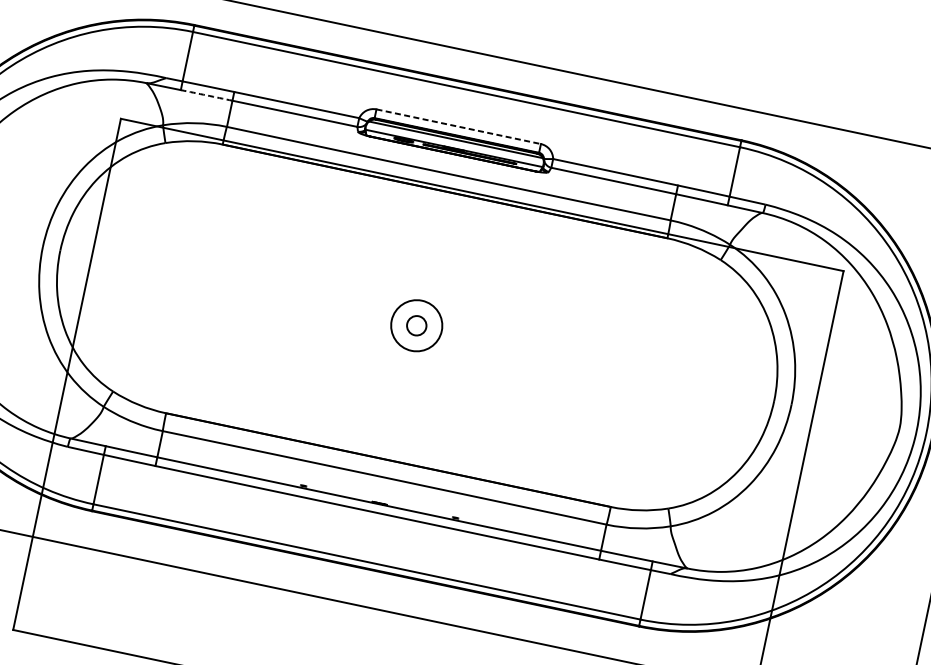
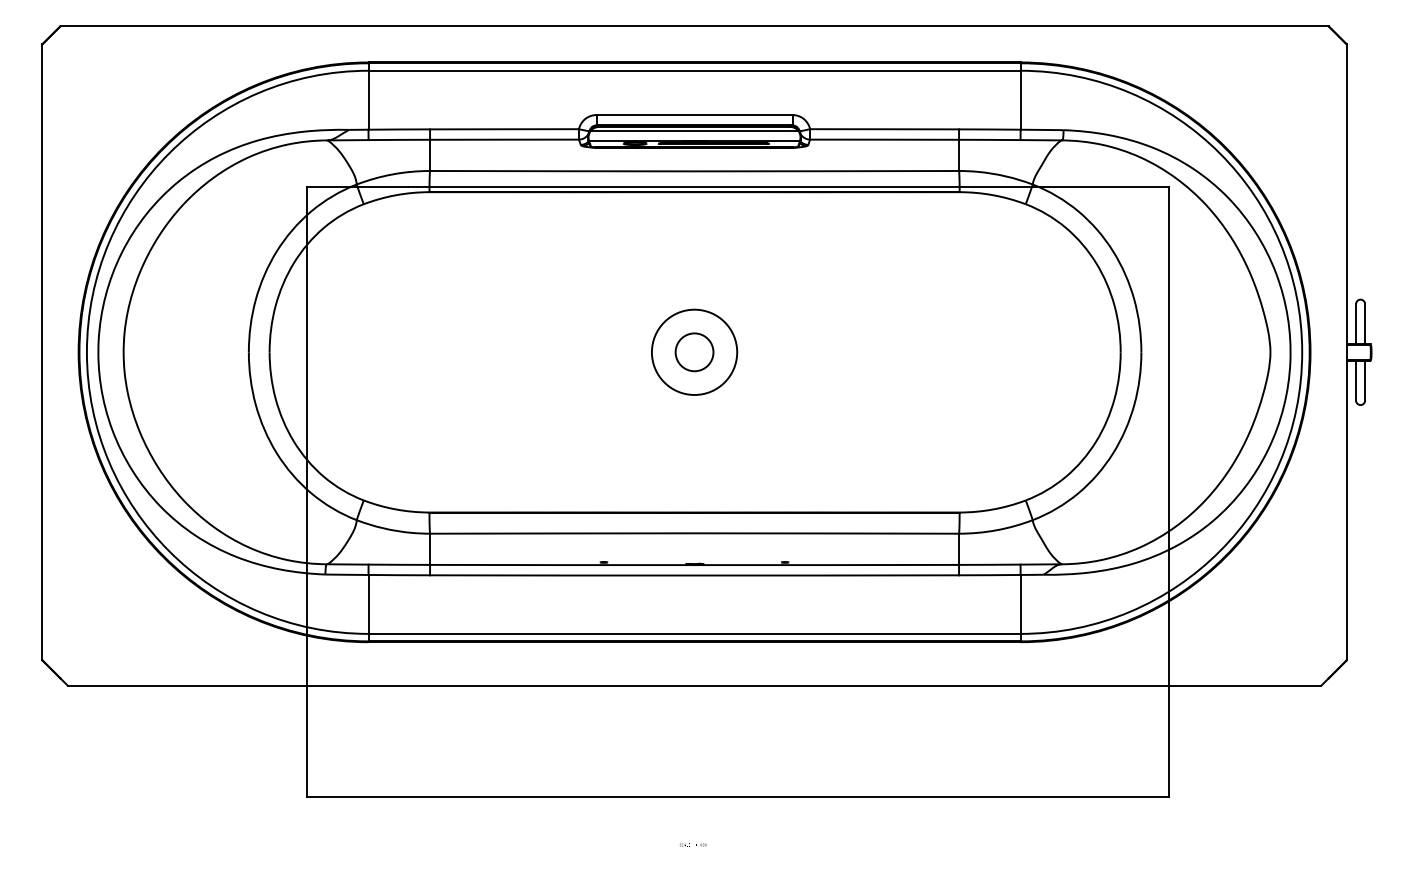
arc: (206, 95) -> (399, 139), dashed -> solid
line: (459, 127) -> (695, 115), dashed -> solid
circle: (416, 325) -> (694, 351), size x1.43
circle: (416, 325) -> (694, 352), size x1.67

